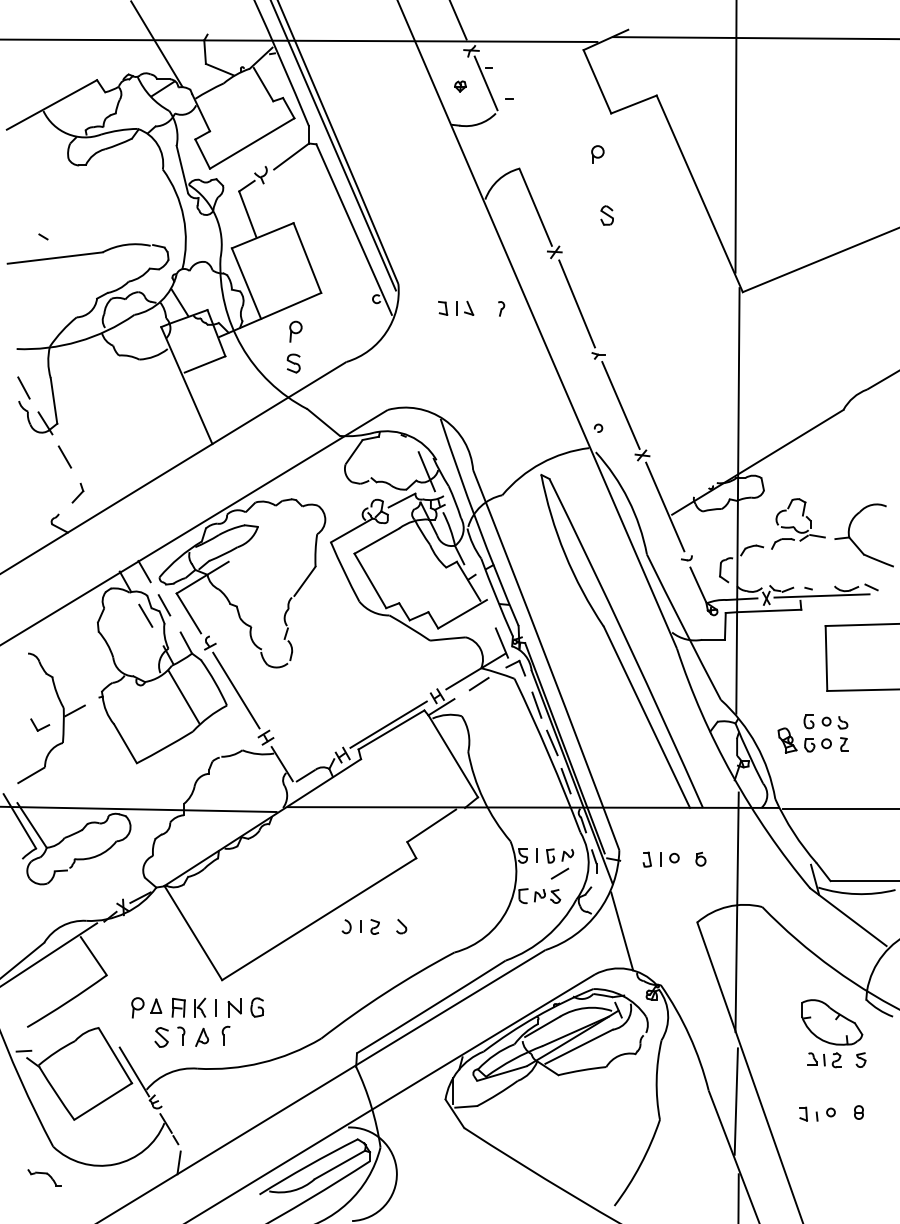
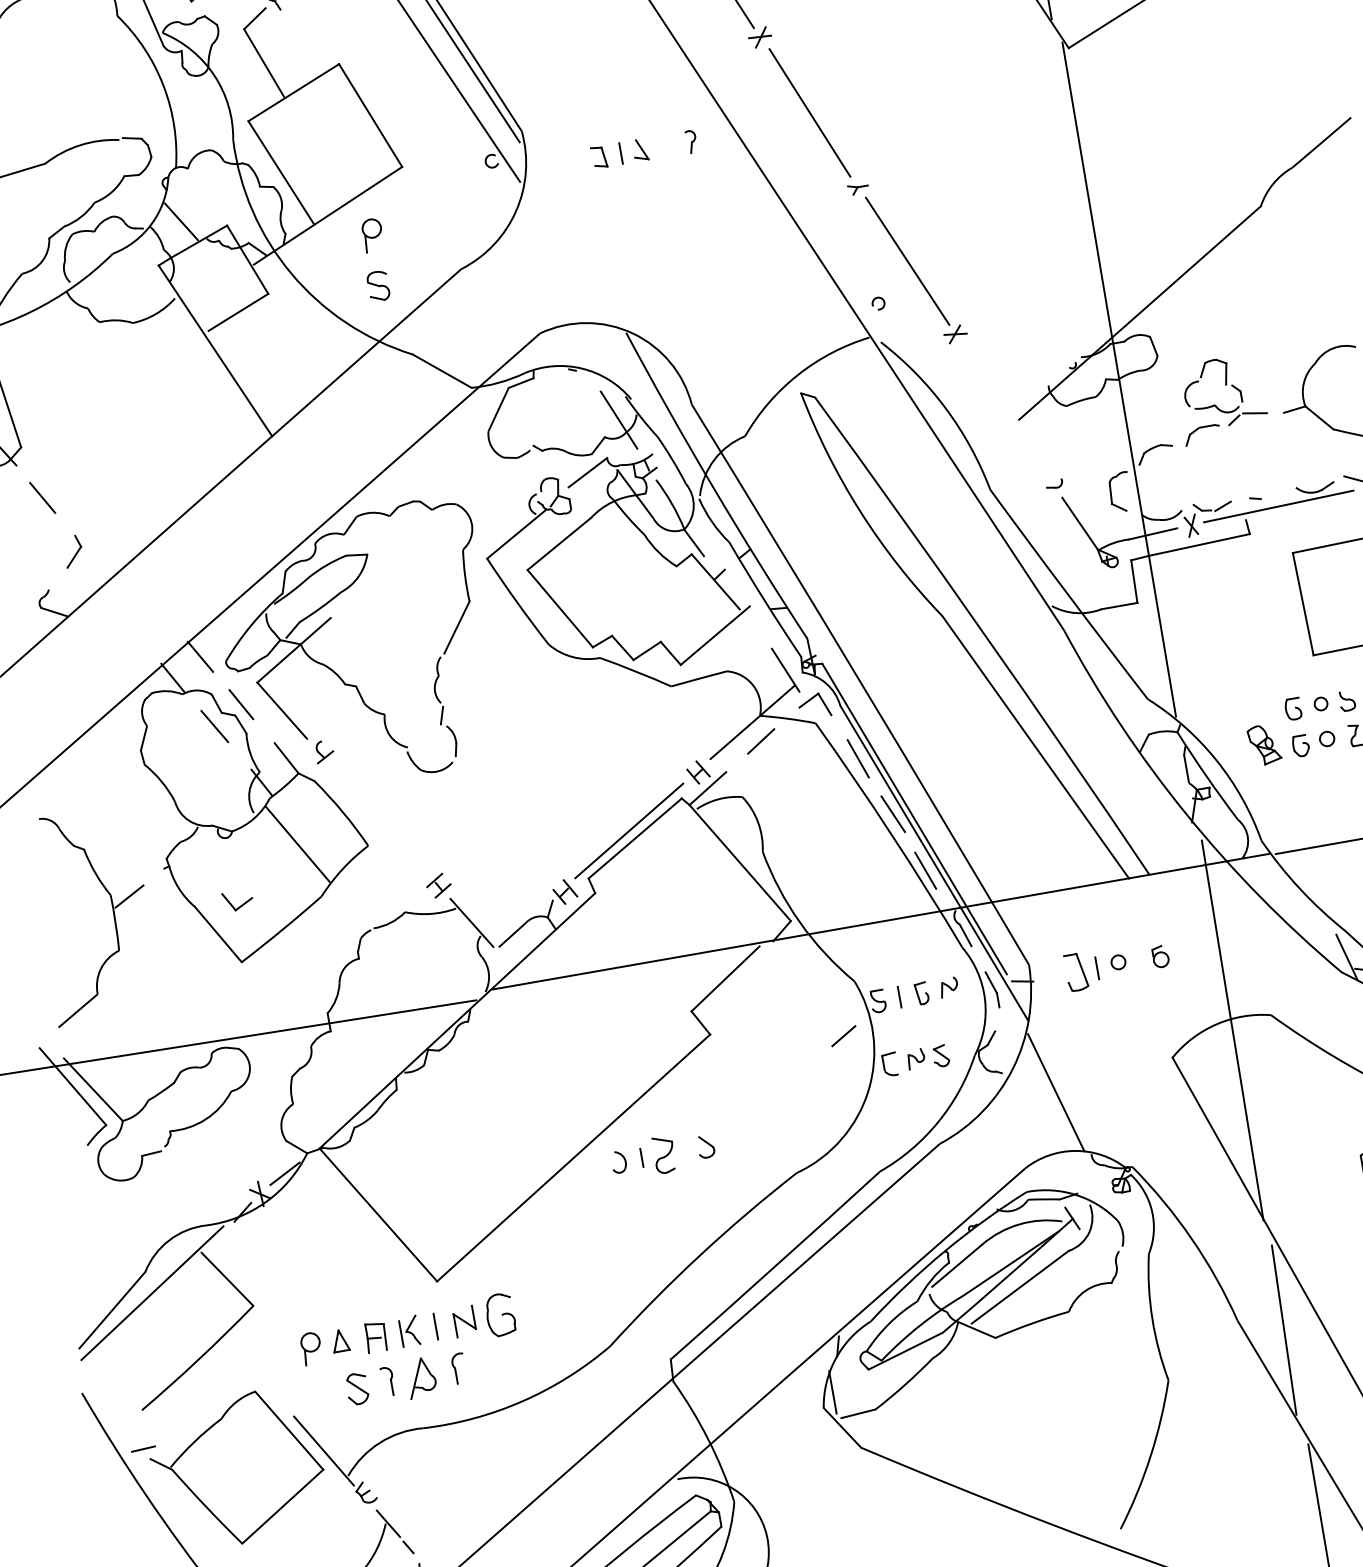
line: (665, 506) -> (1006, 408), removed
line: (236, 690) -> (379, 819), removed
part: (40, 724) -> (238, 899), moved
part: (646, 859) -> (1074, 972), size x1.6
line: (559, 873) -> (842, 1035), moved
part: (374, 926) -> (663, 1154), size x1.6
part: (256, 1007) -> (499, 1315), size x1.4
part: (202, 1036) -> (421, 1376), size x1.4

